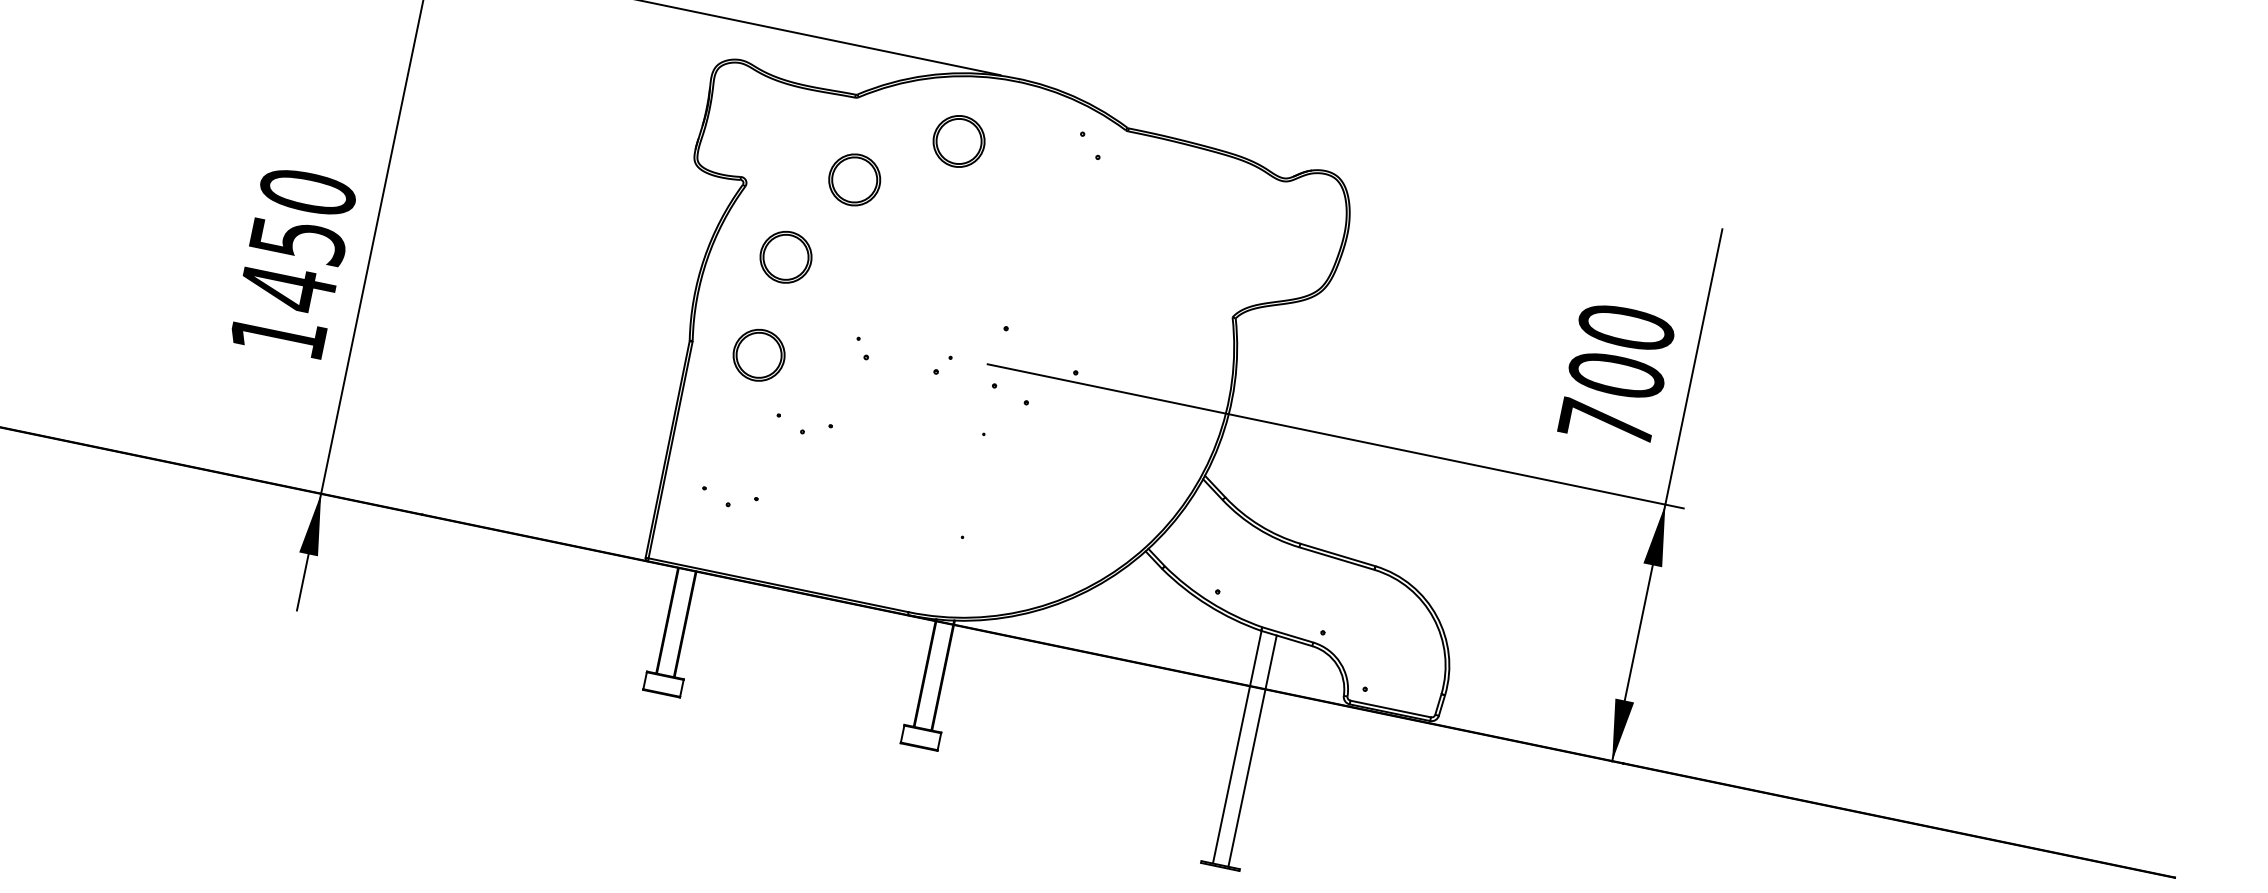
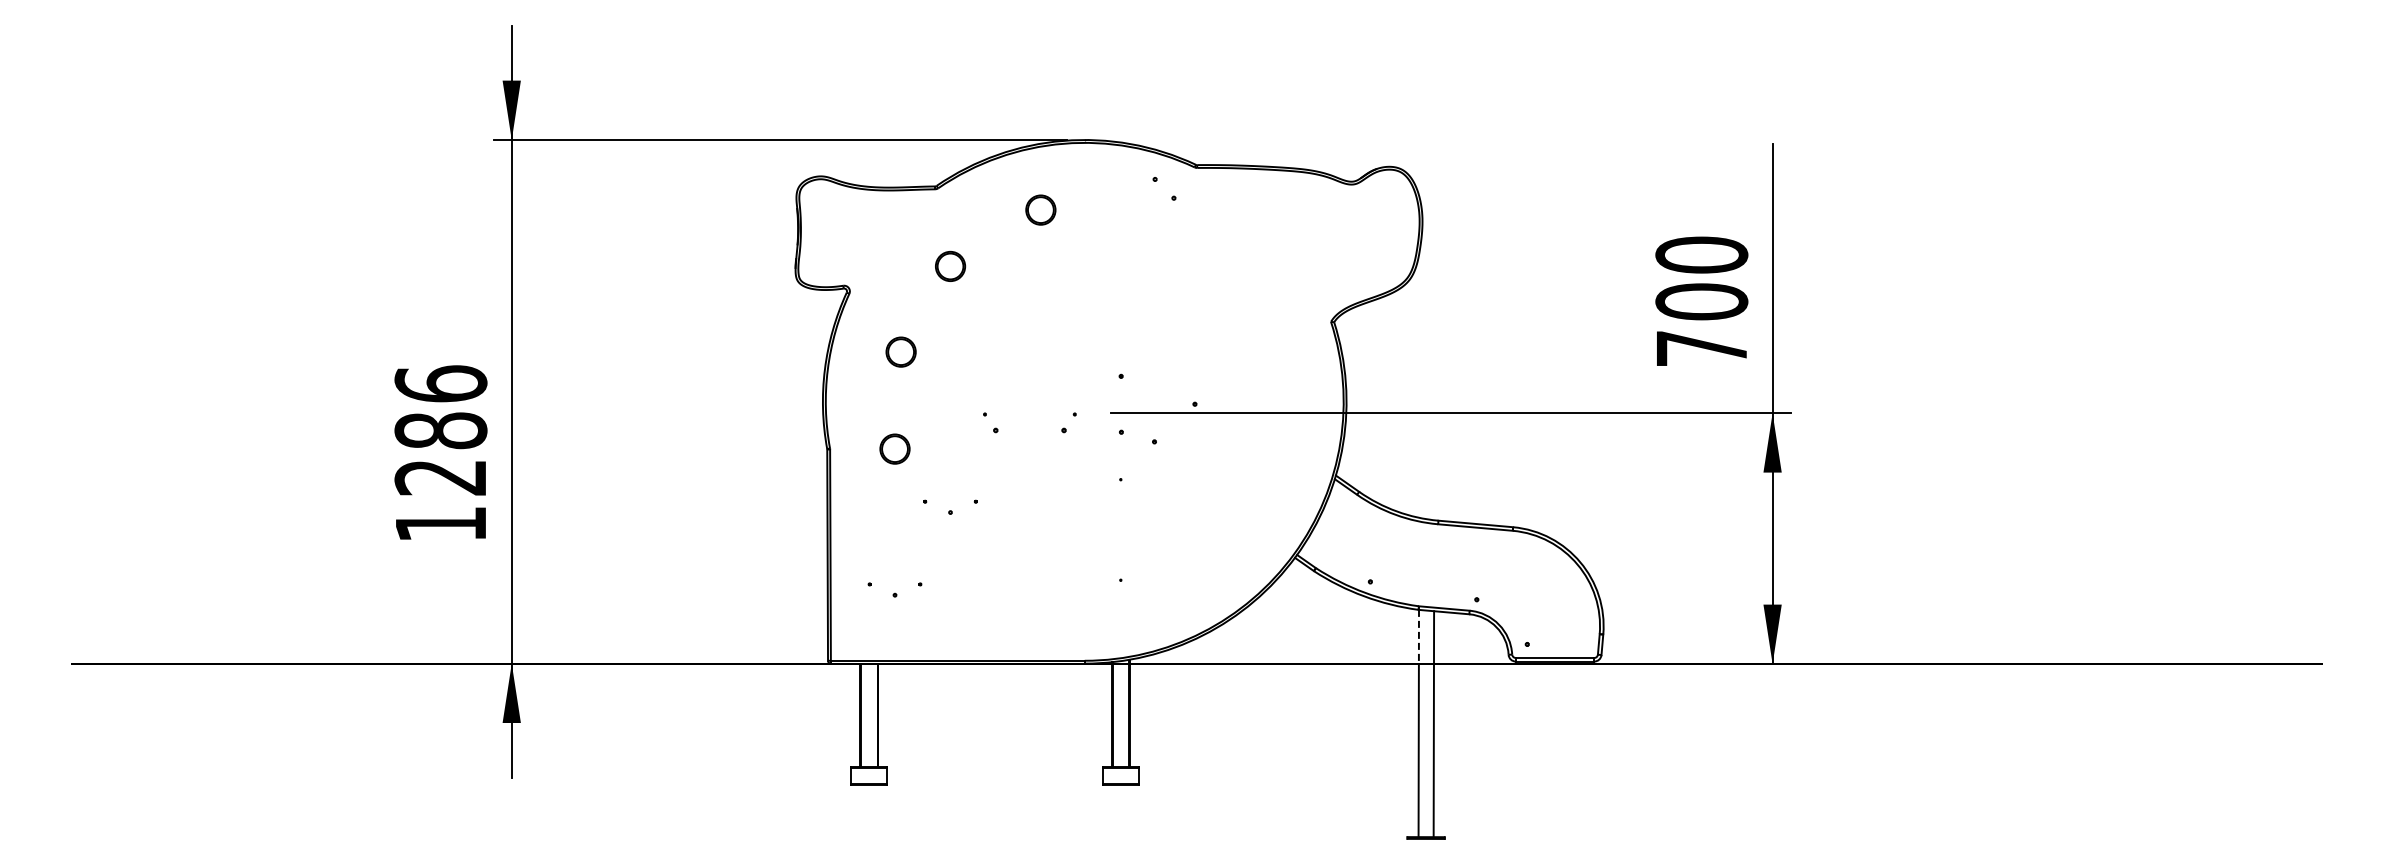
part: (958, 140) -> (1040, 209), size x0.6
part: (854, 179) -> (950, 266), size x0.6
text: (297, 240) -> (440, 431), 1450 -> 1286
part: (785, 256) -> (900, 351), size x0.6
part: (758, 354) -> (894, 448), size x0.6
line: (1255, 658) -> (1418, 636), solid -> dashed

